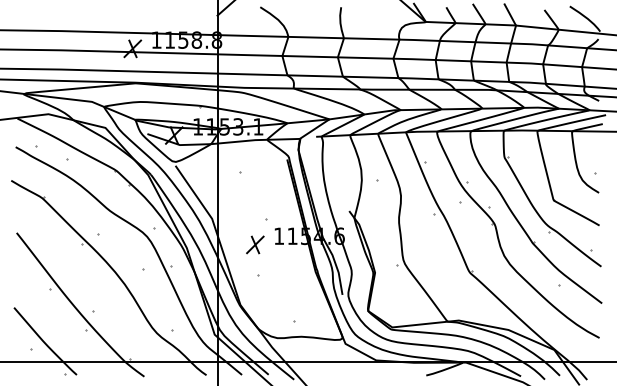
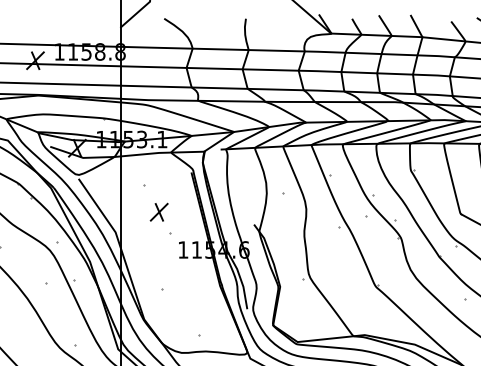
part: (255, 244) -> (159, 211), moved

